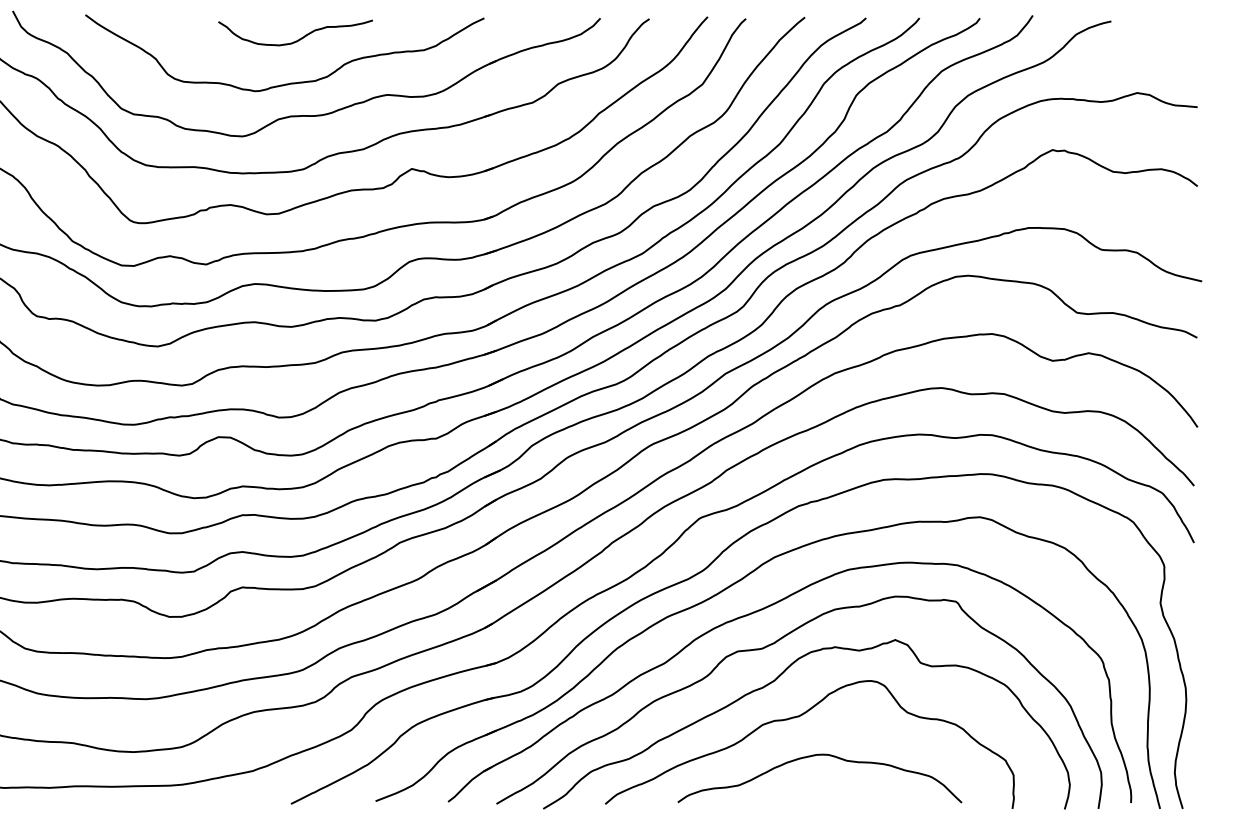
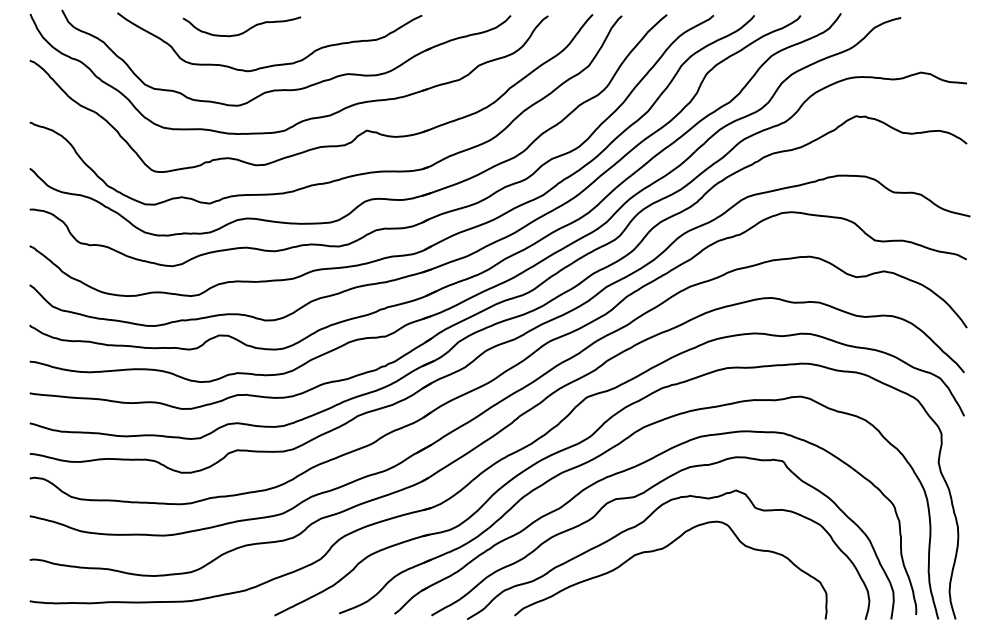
curve: (300, 37) -> (245, 30), moved
curve: (816, 756) -> (675, 579), removed

